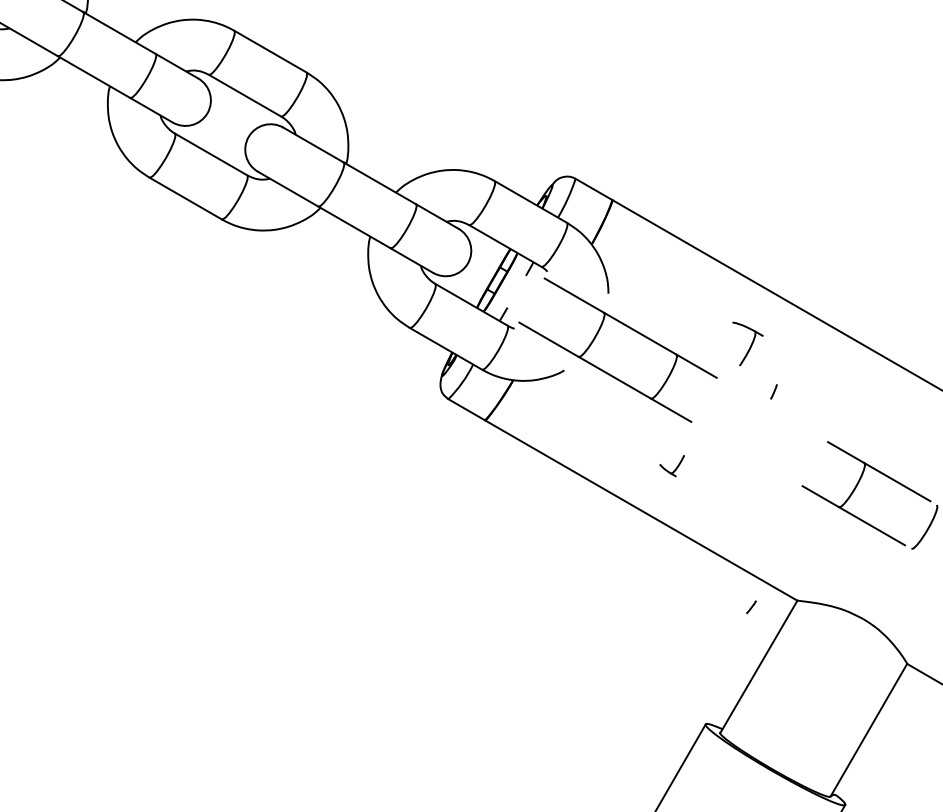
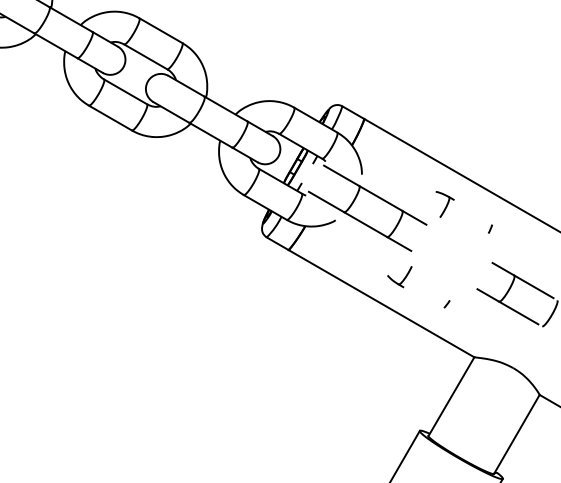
arc: (774, 390) -> (490, 228), moved
part: (671, 466) -> (399, 277), size x1.67
arc: (750, 607) -> (446, 304), moved

